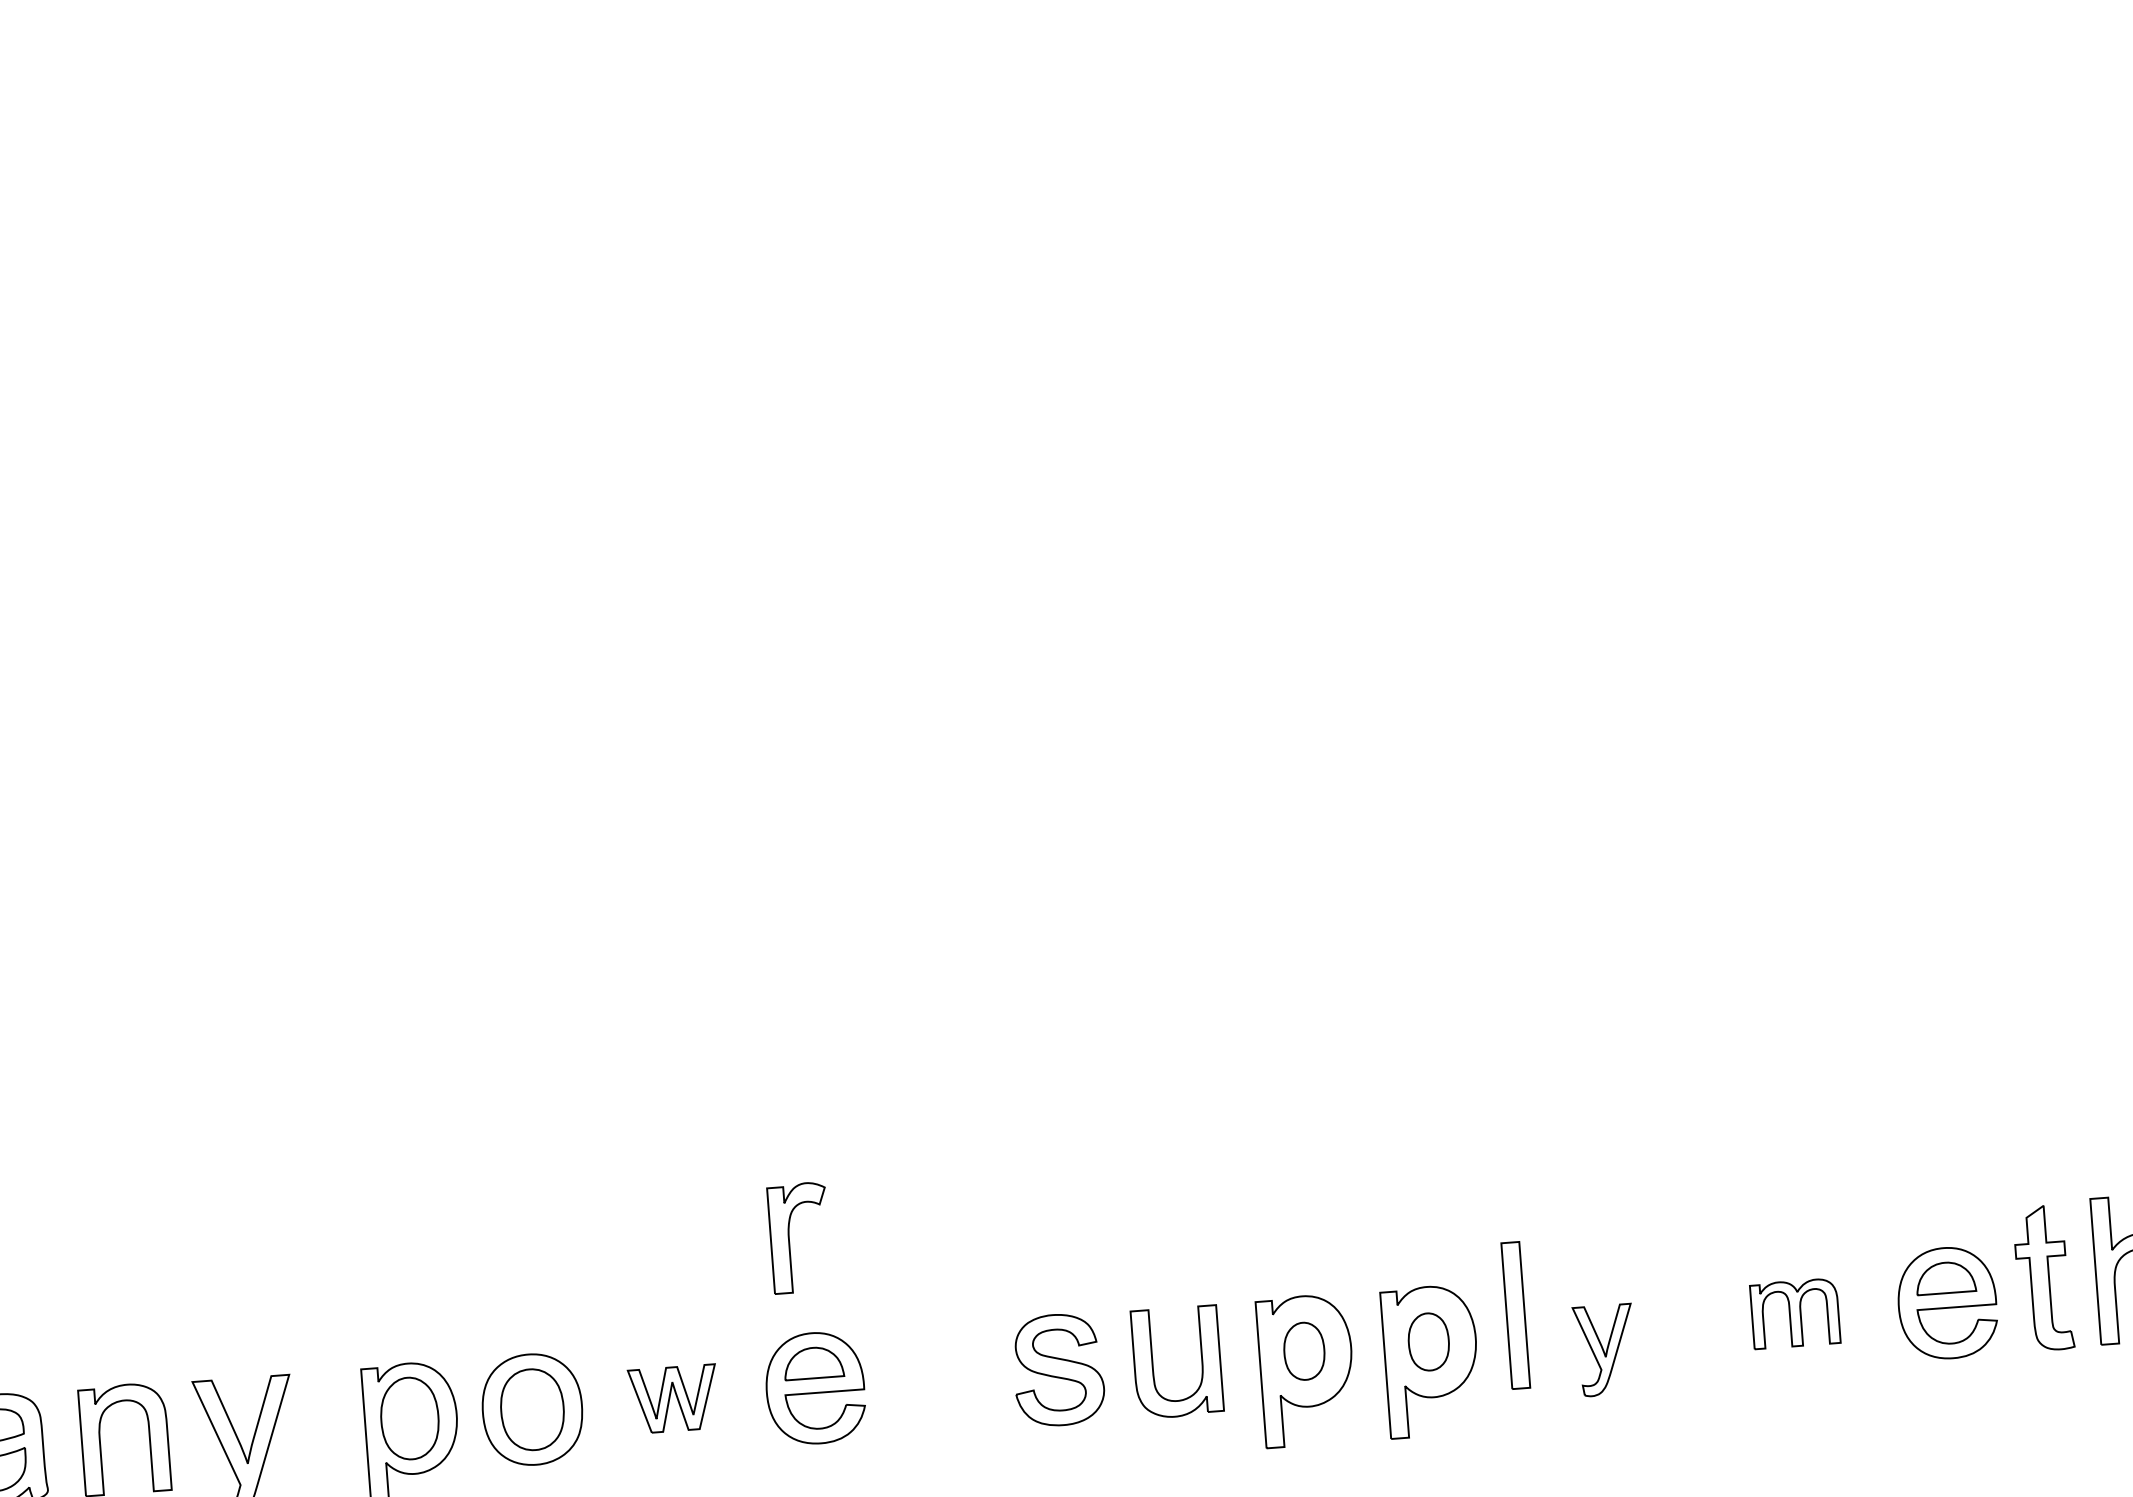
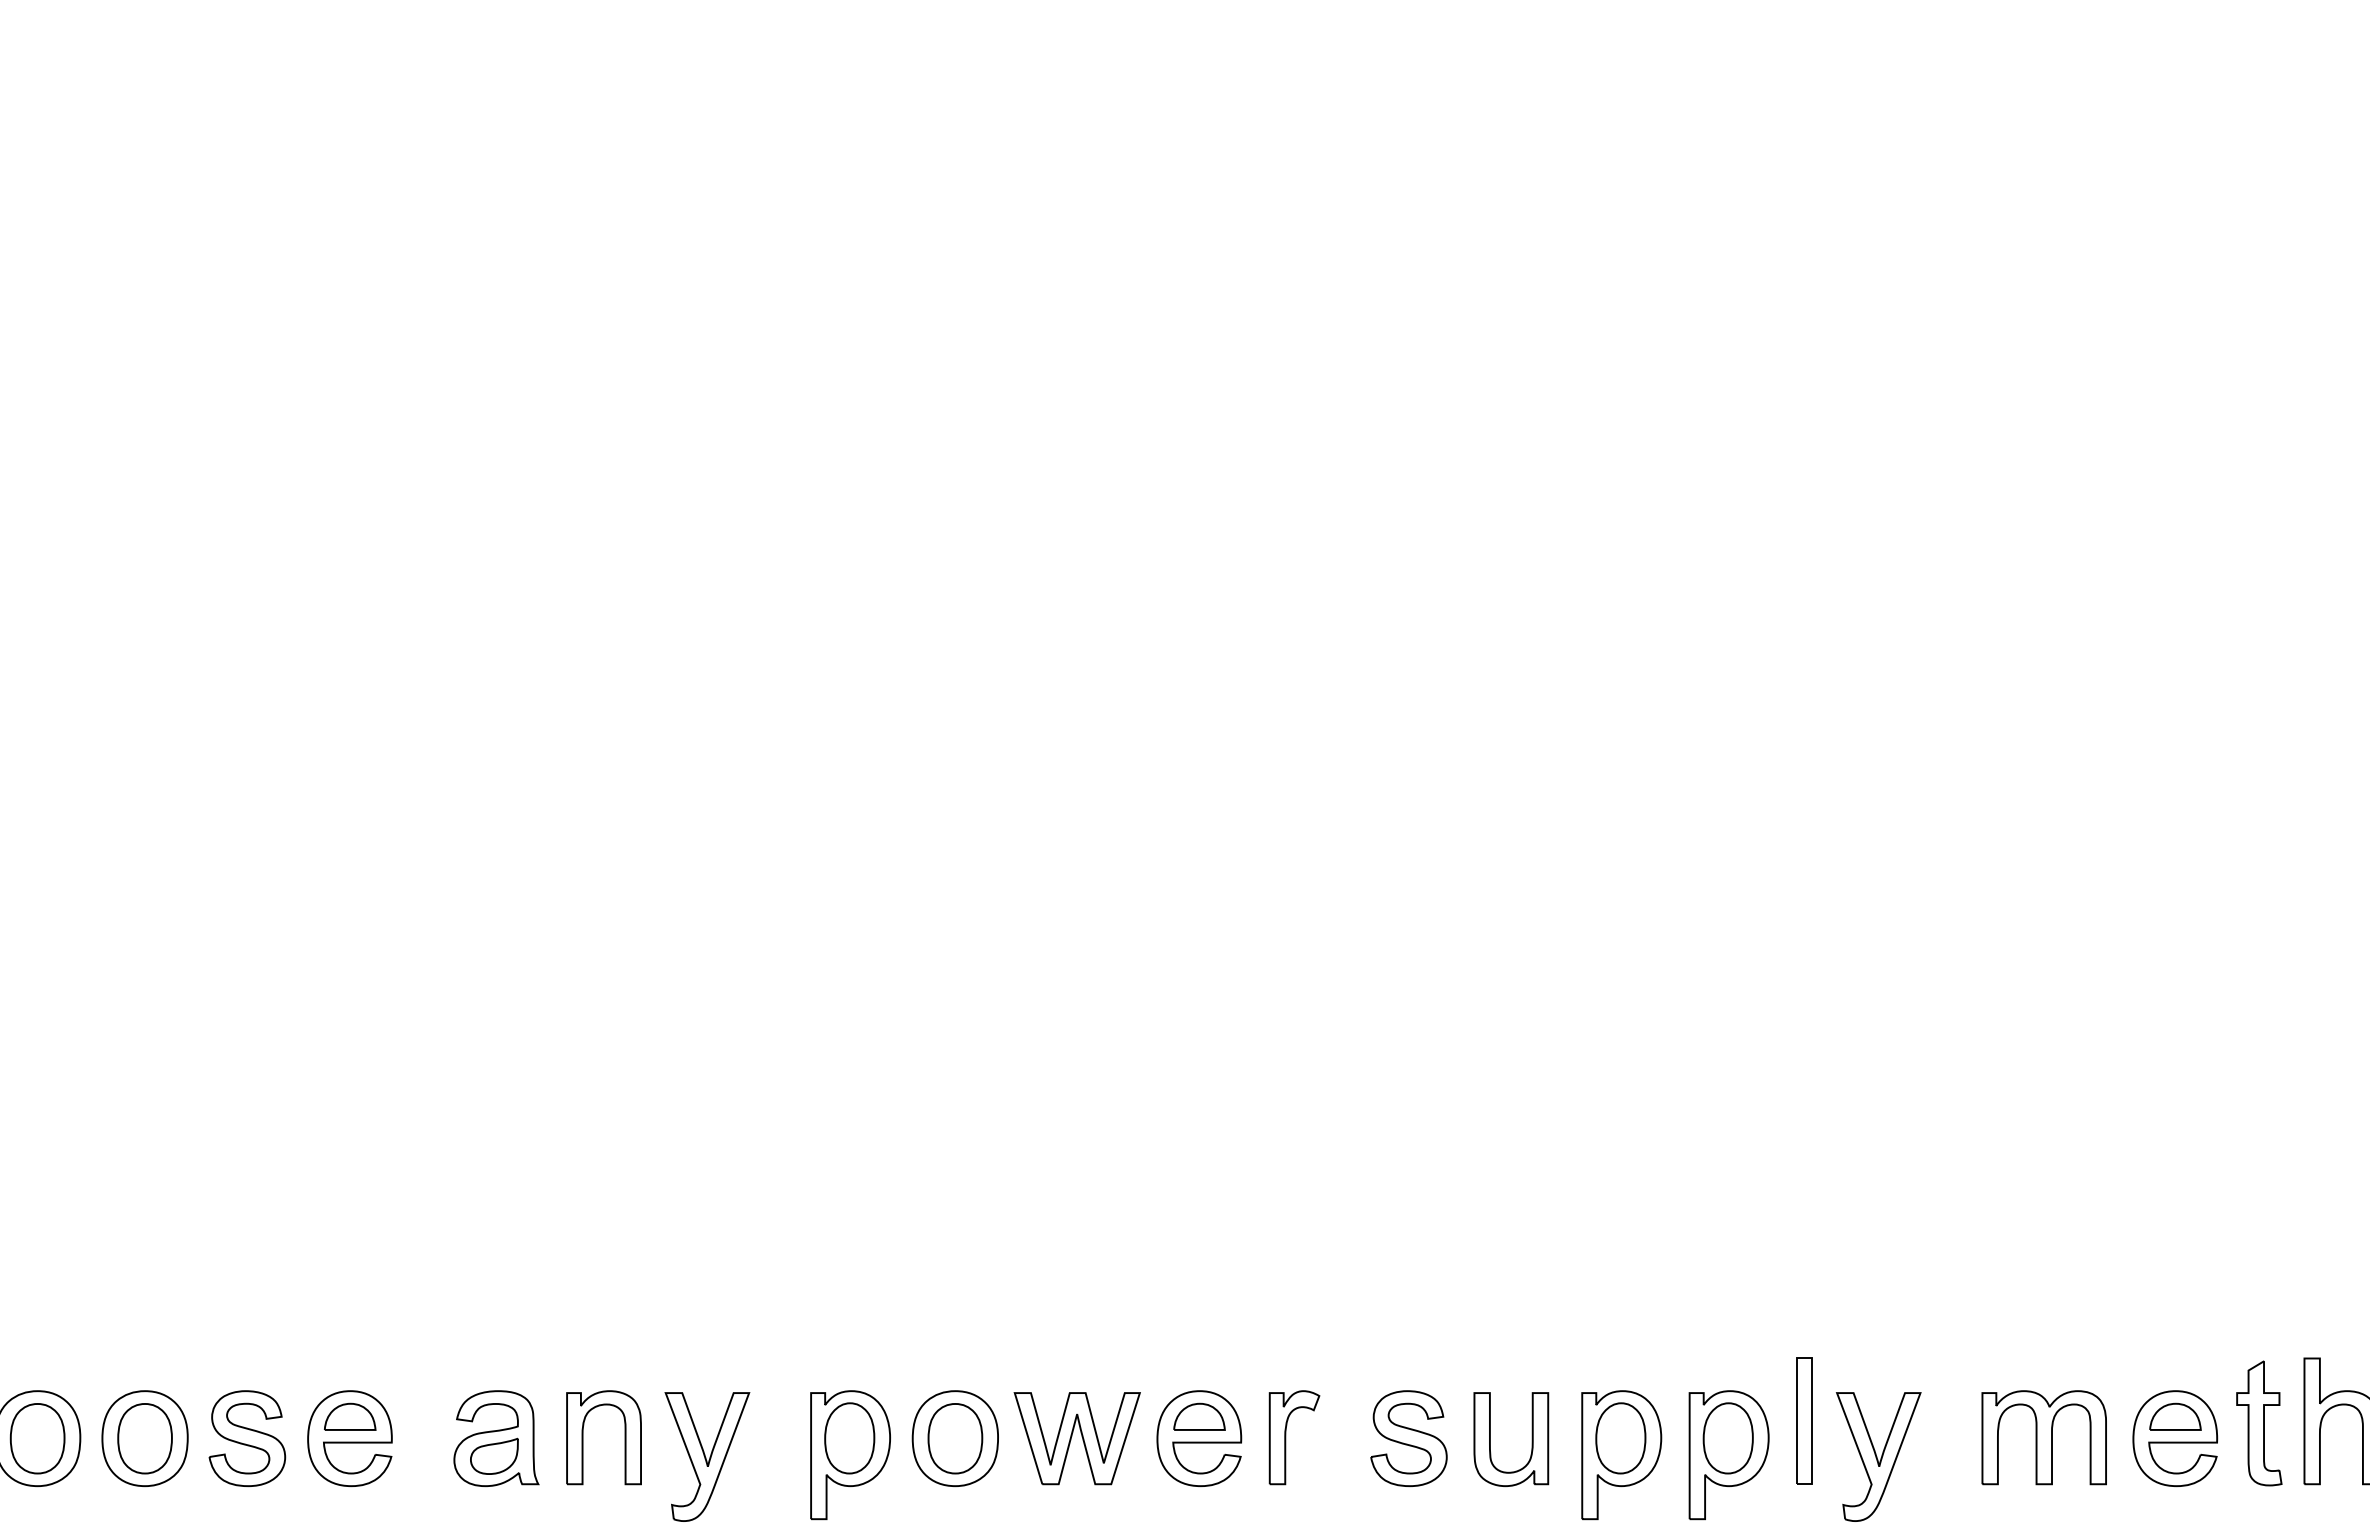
part: (790, 1238) -> (1286, 1437), moved
part: (1794, 1313) -> (2043, 1437), size x1.67
part: (1428, 1342) -> (1727, 1438), size x1.43
part: (1604, 1349) -> (1878, 1456), size x1.67
part: (1303, 1351) -> (1620, 1438), size x1.43
part: (672, 1398) -> (1076, 1438), size x1.67

